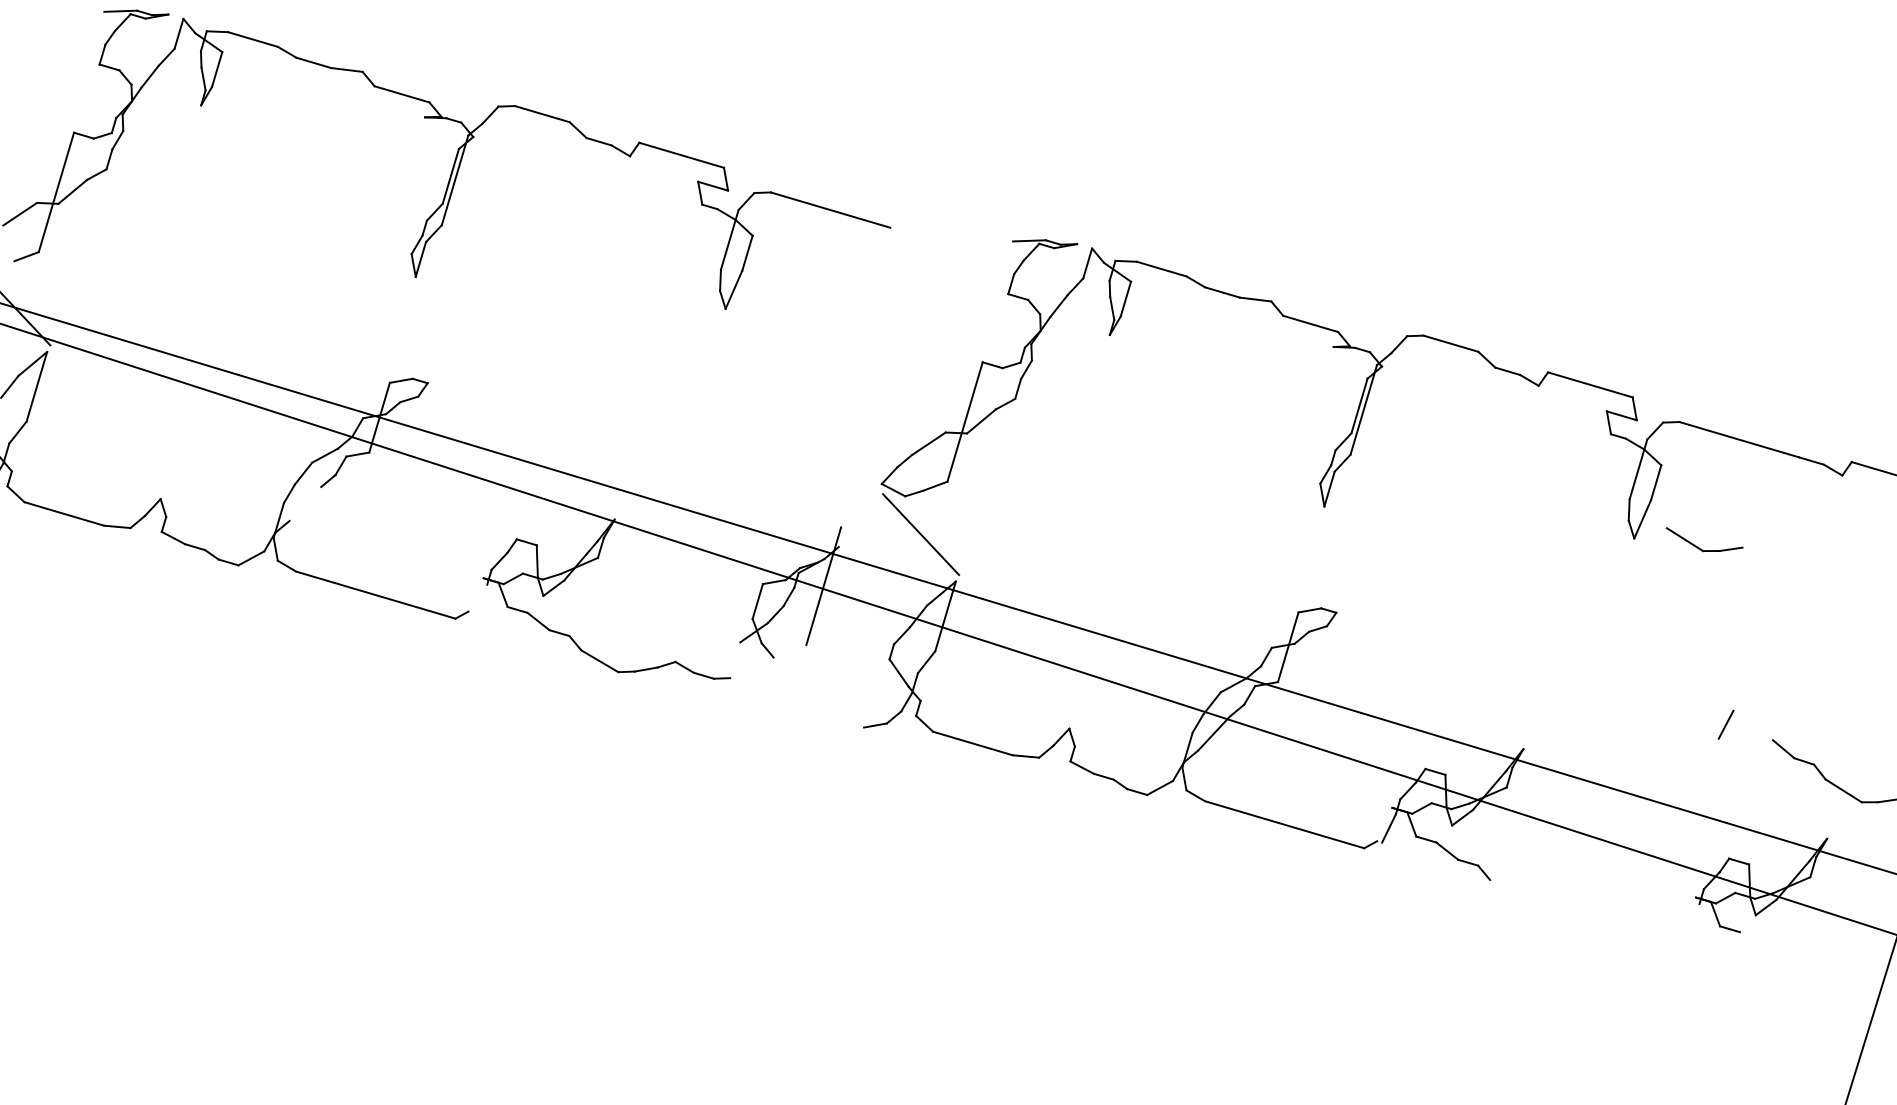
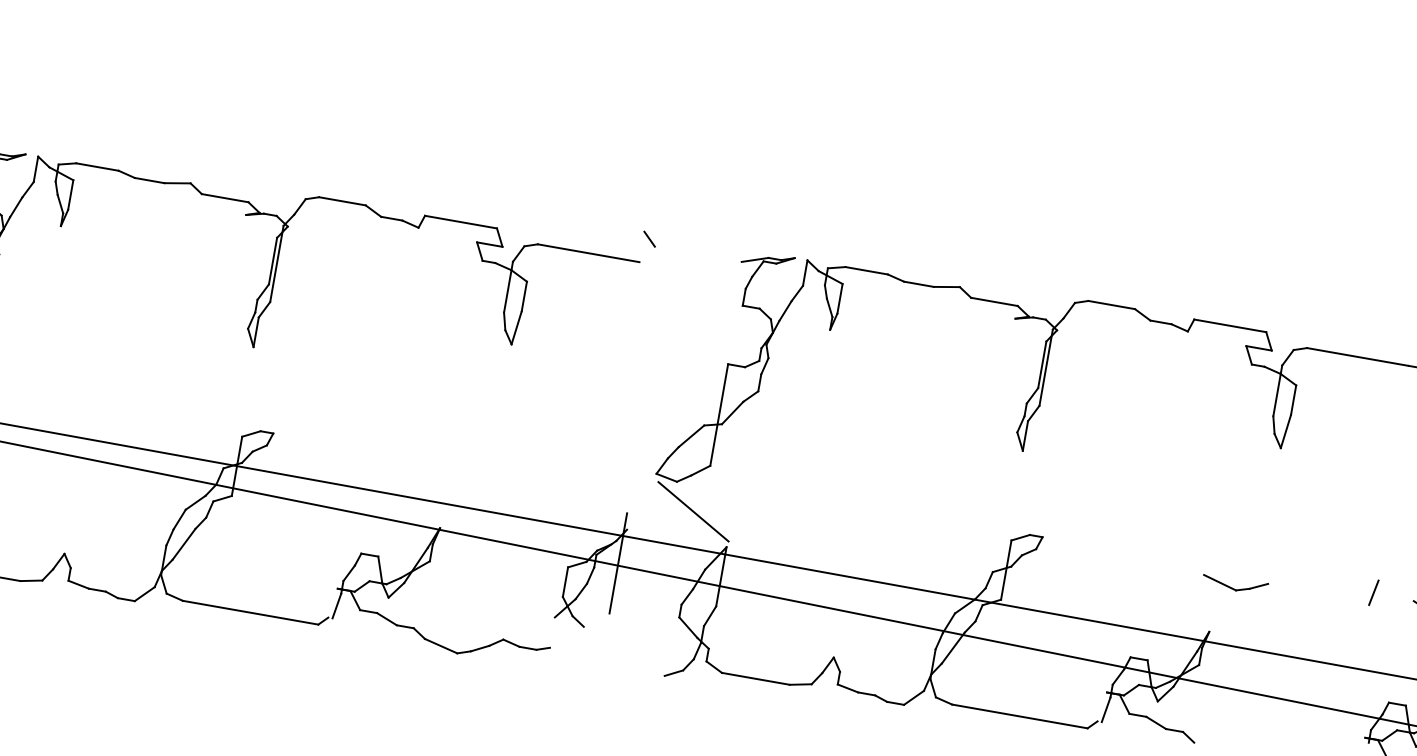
line: (905, 201) -> (649, 239), added
line: (305, 503) -> (184, 543), added
part: (1699, 547) -> (1232, 587), moved
line: (480, 598) -> (337, 605), added

